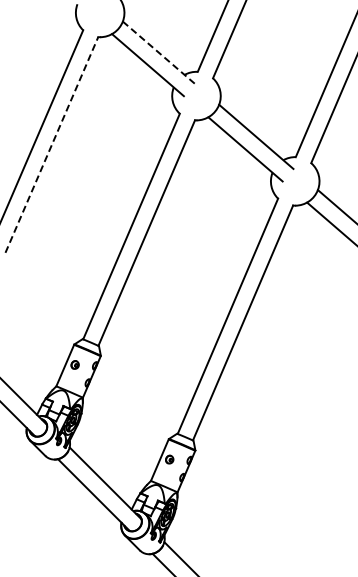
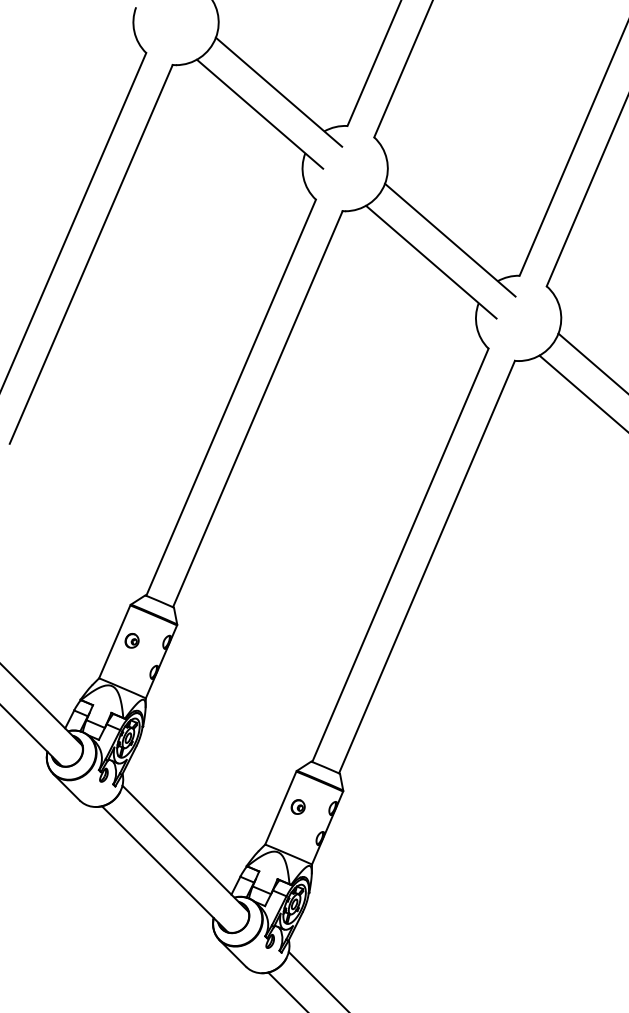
line: (158, 52) -> (278, 92), dashed -> solid
line: (52, 144) -> (92, 253), dashed -> solid

